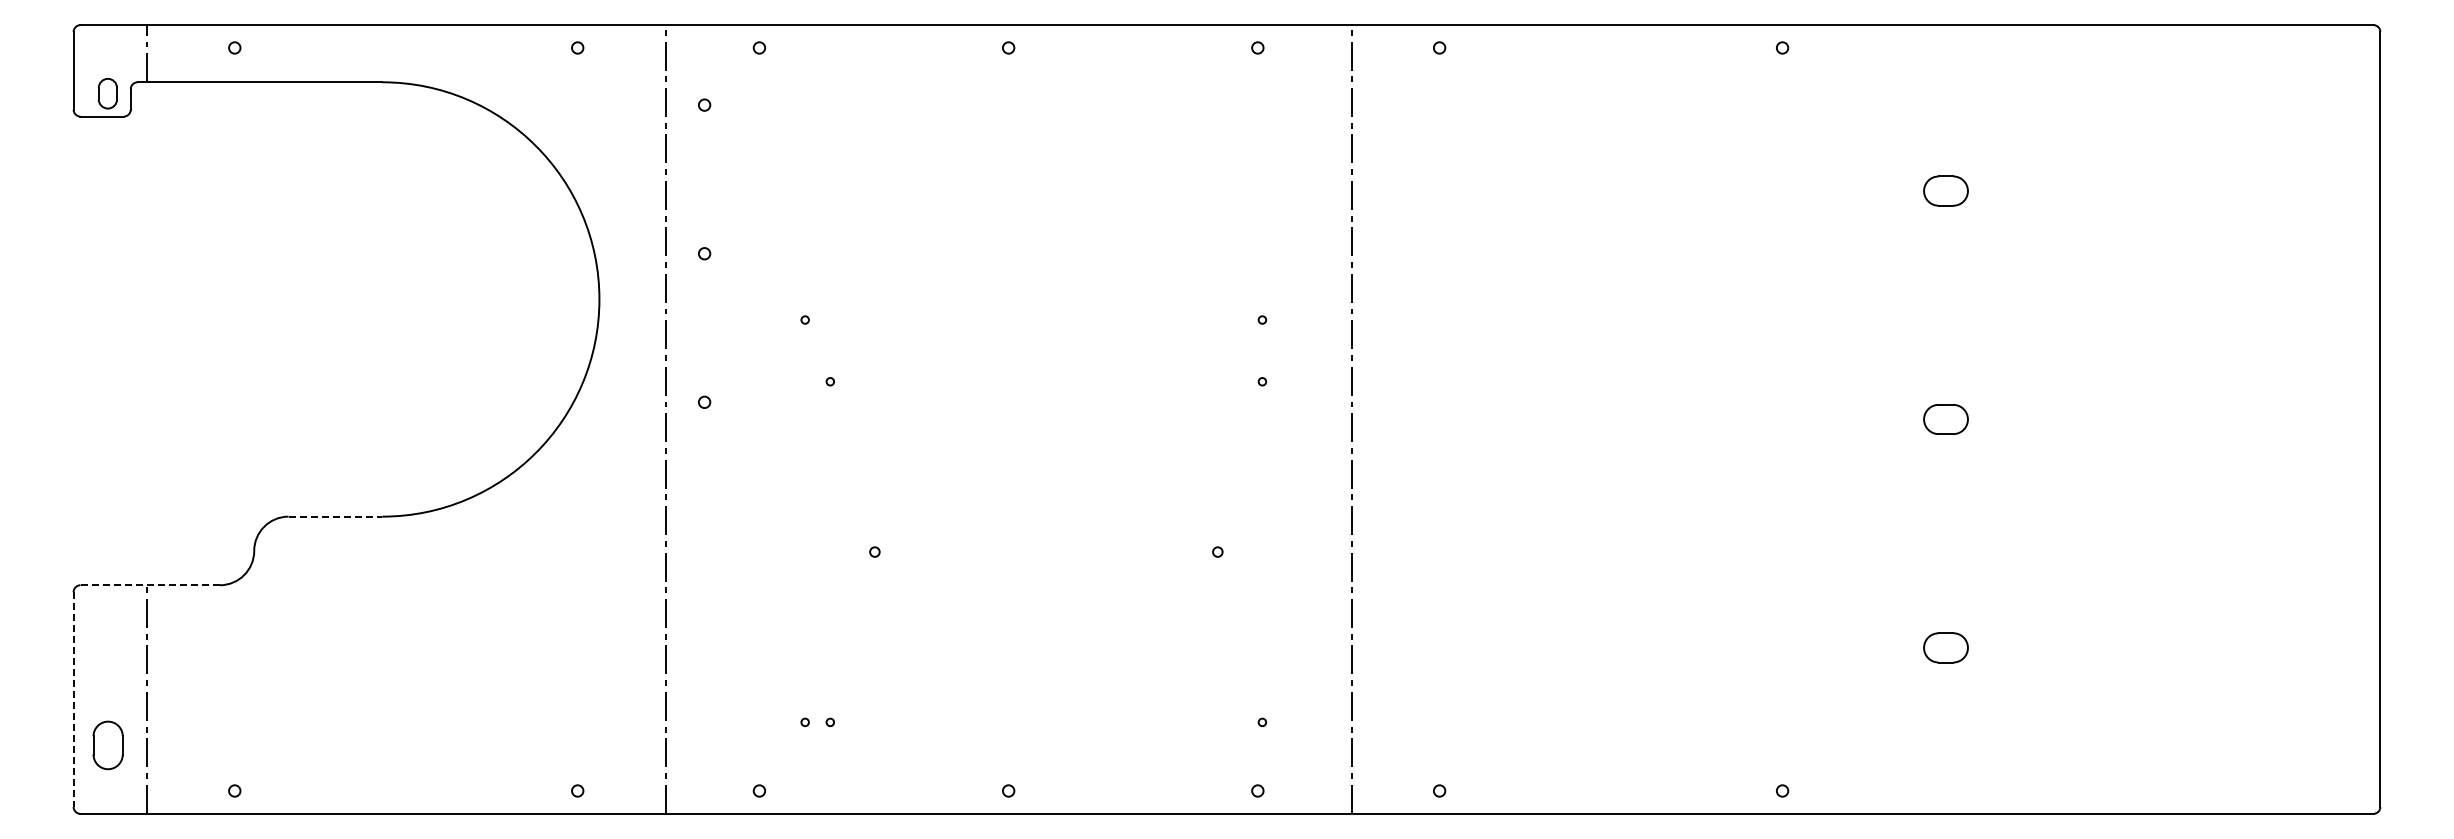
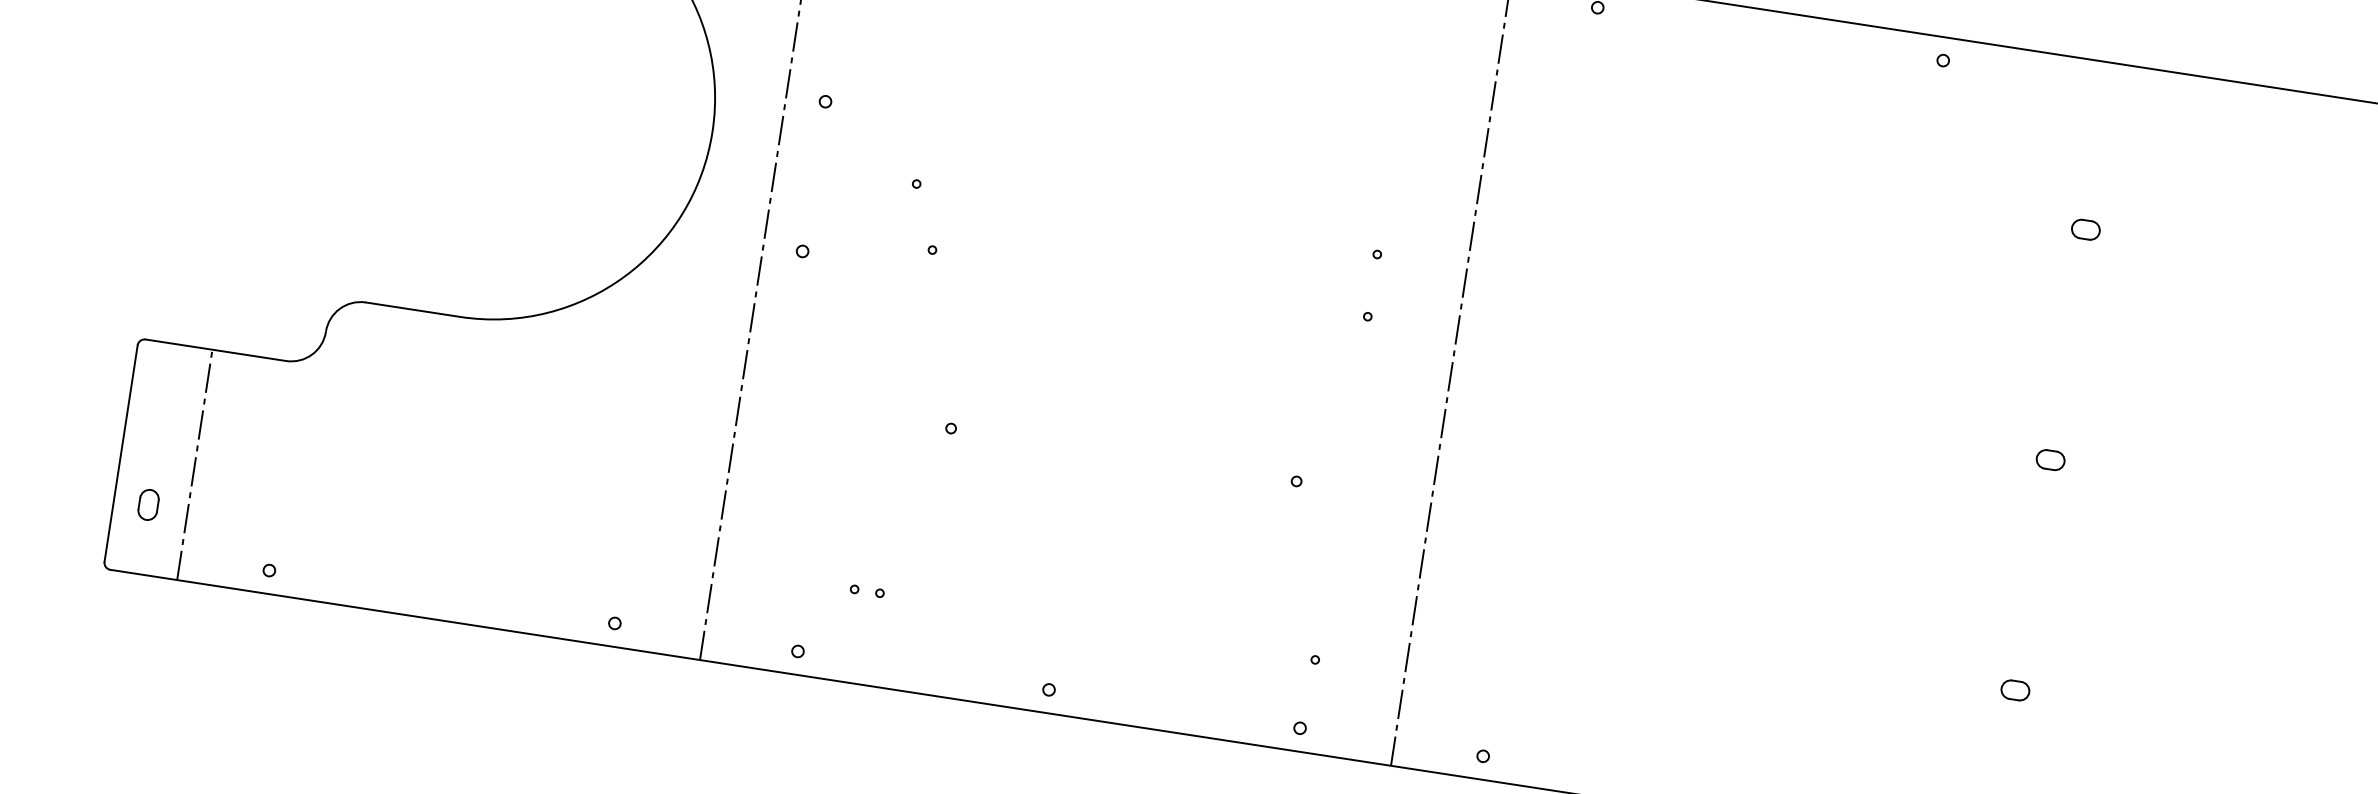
part: (1945, 190) -> (2085, 229), size x0.62
part: (1945, 419) -> (2050, 460), size x0.62
line: (335, 516) -> (413, 309), dashed -> solid
line: (150, 585) -> (216, 350), dashed -> solid
part: (1945, 648) -> (2014, 690), size x0.62
line: (73, 700) -> (120, 454), dashed -> solid
part: (107, 744) -> (148, 504), size x0.62

